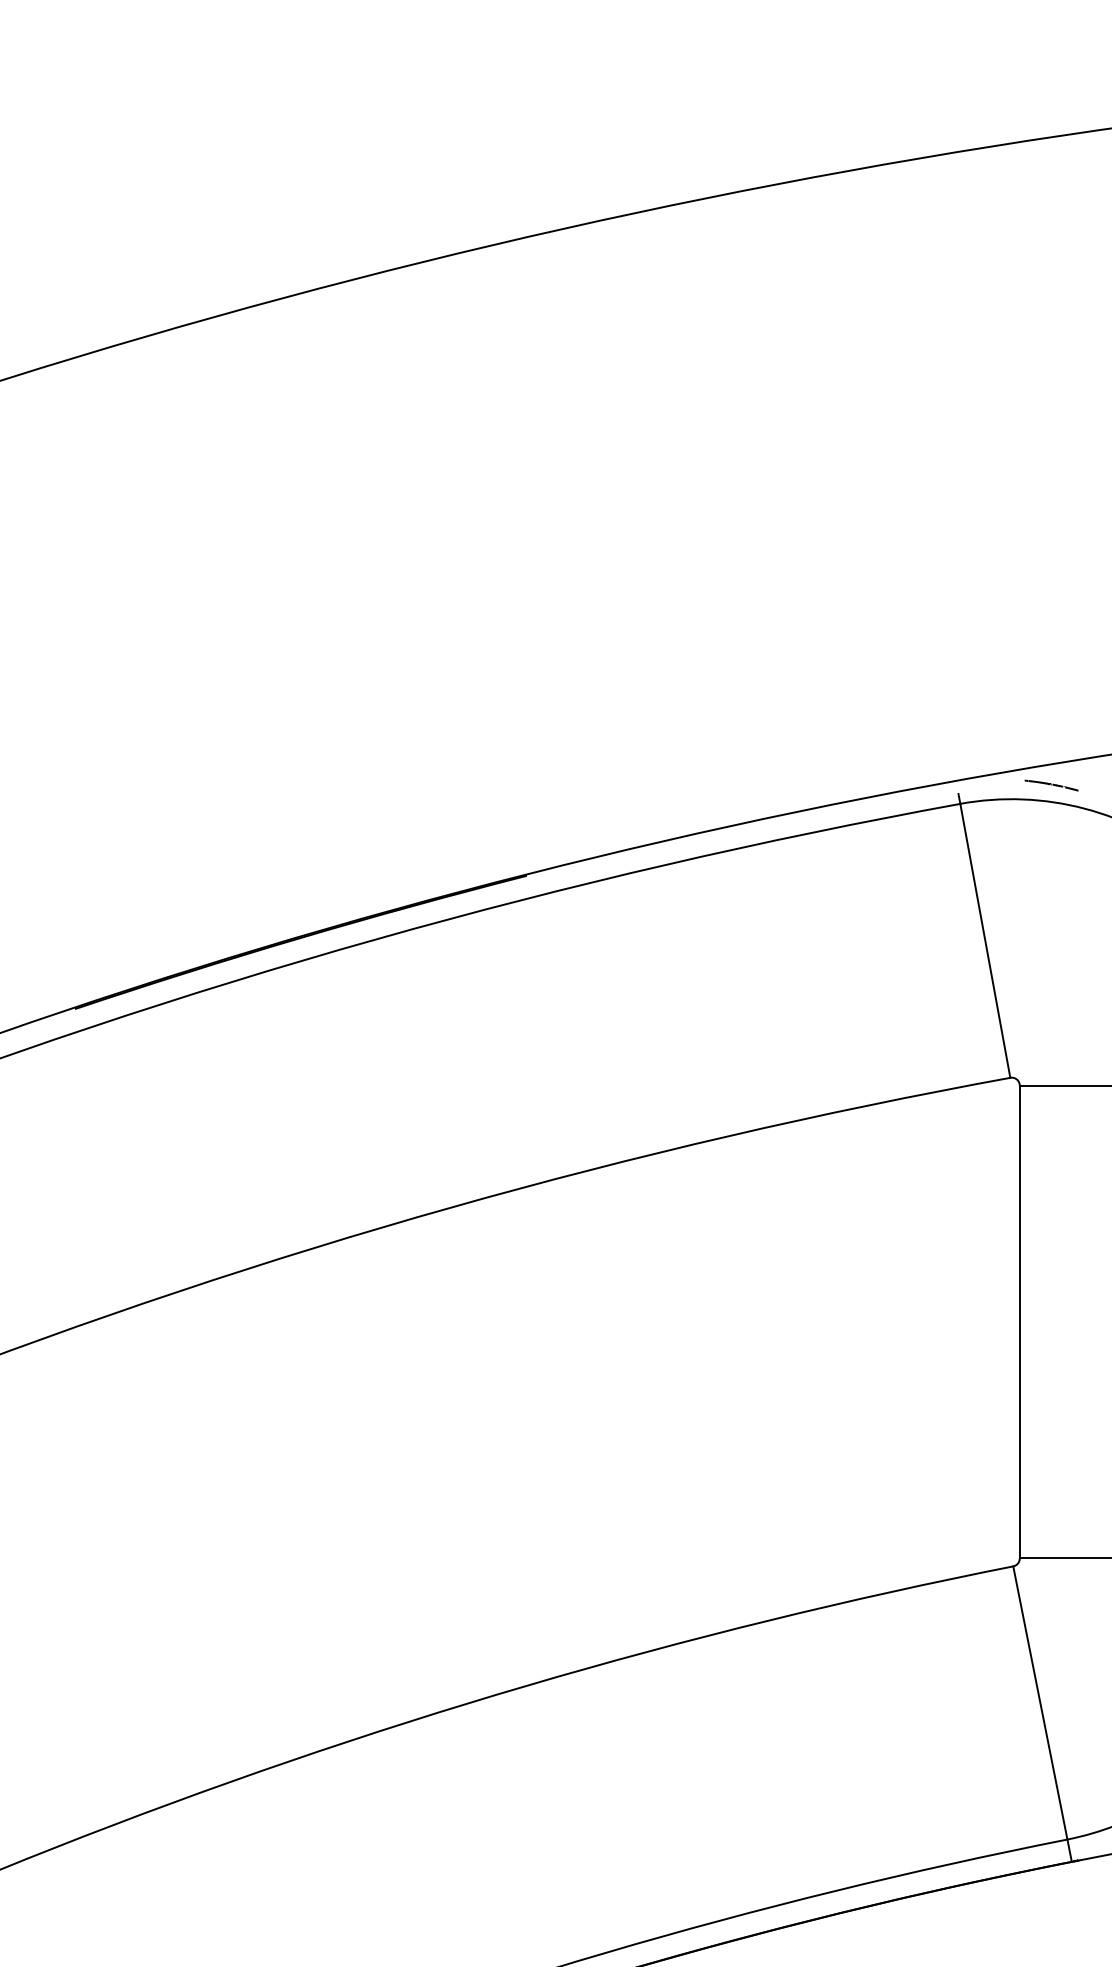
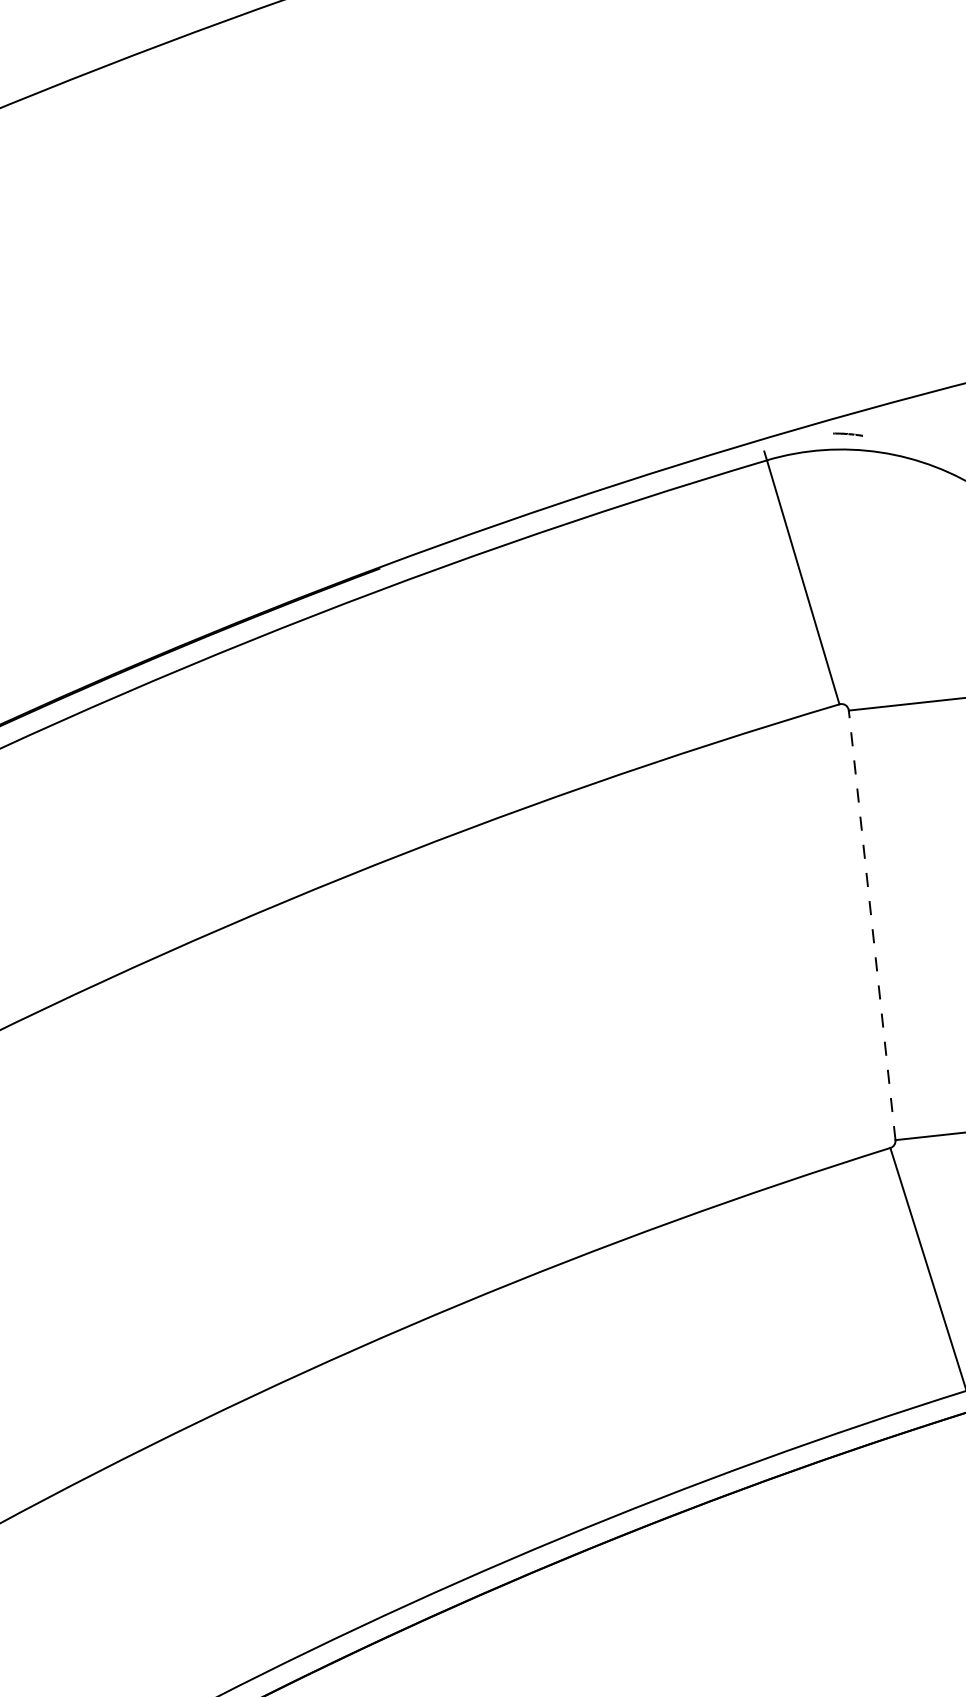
part: (1051, 785) -> (848, 434), size x0.6
line: (1019, 1321) -> (871, 924), solid -> dashed

